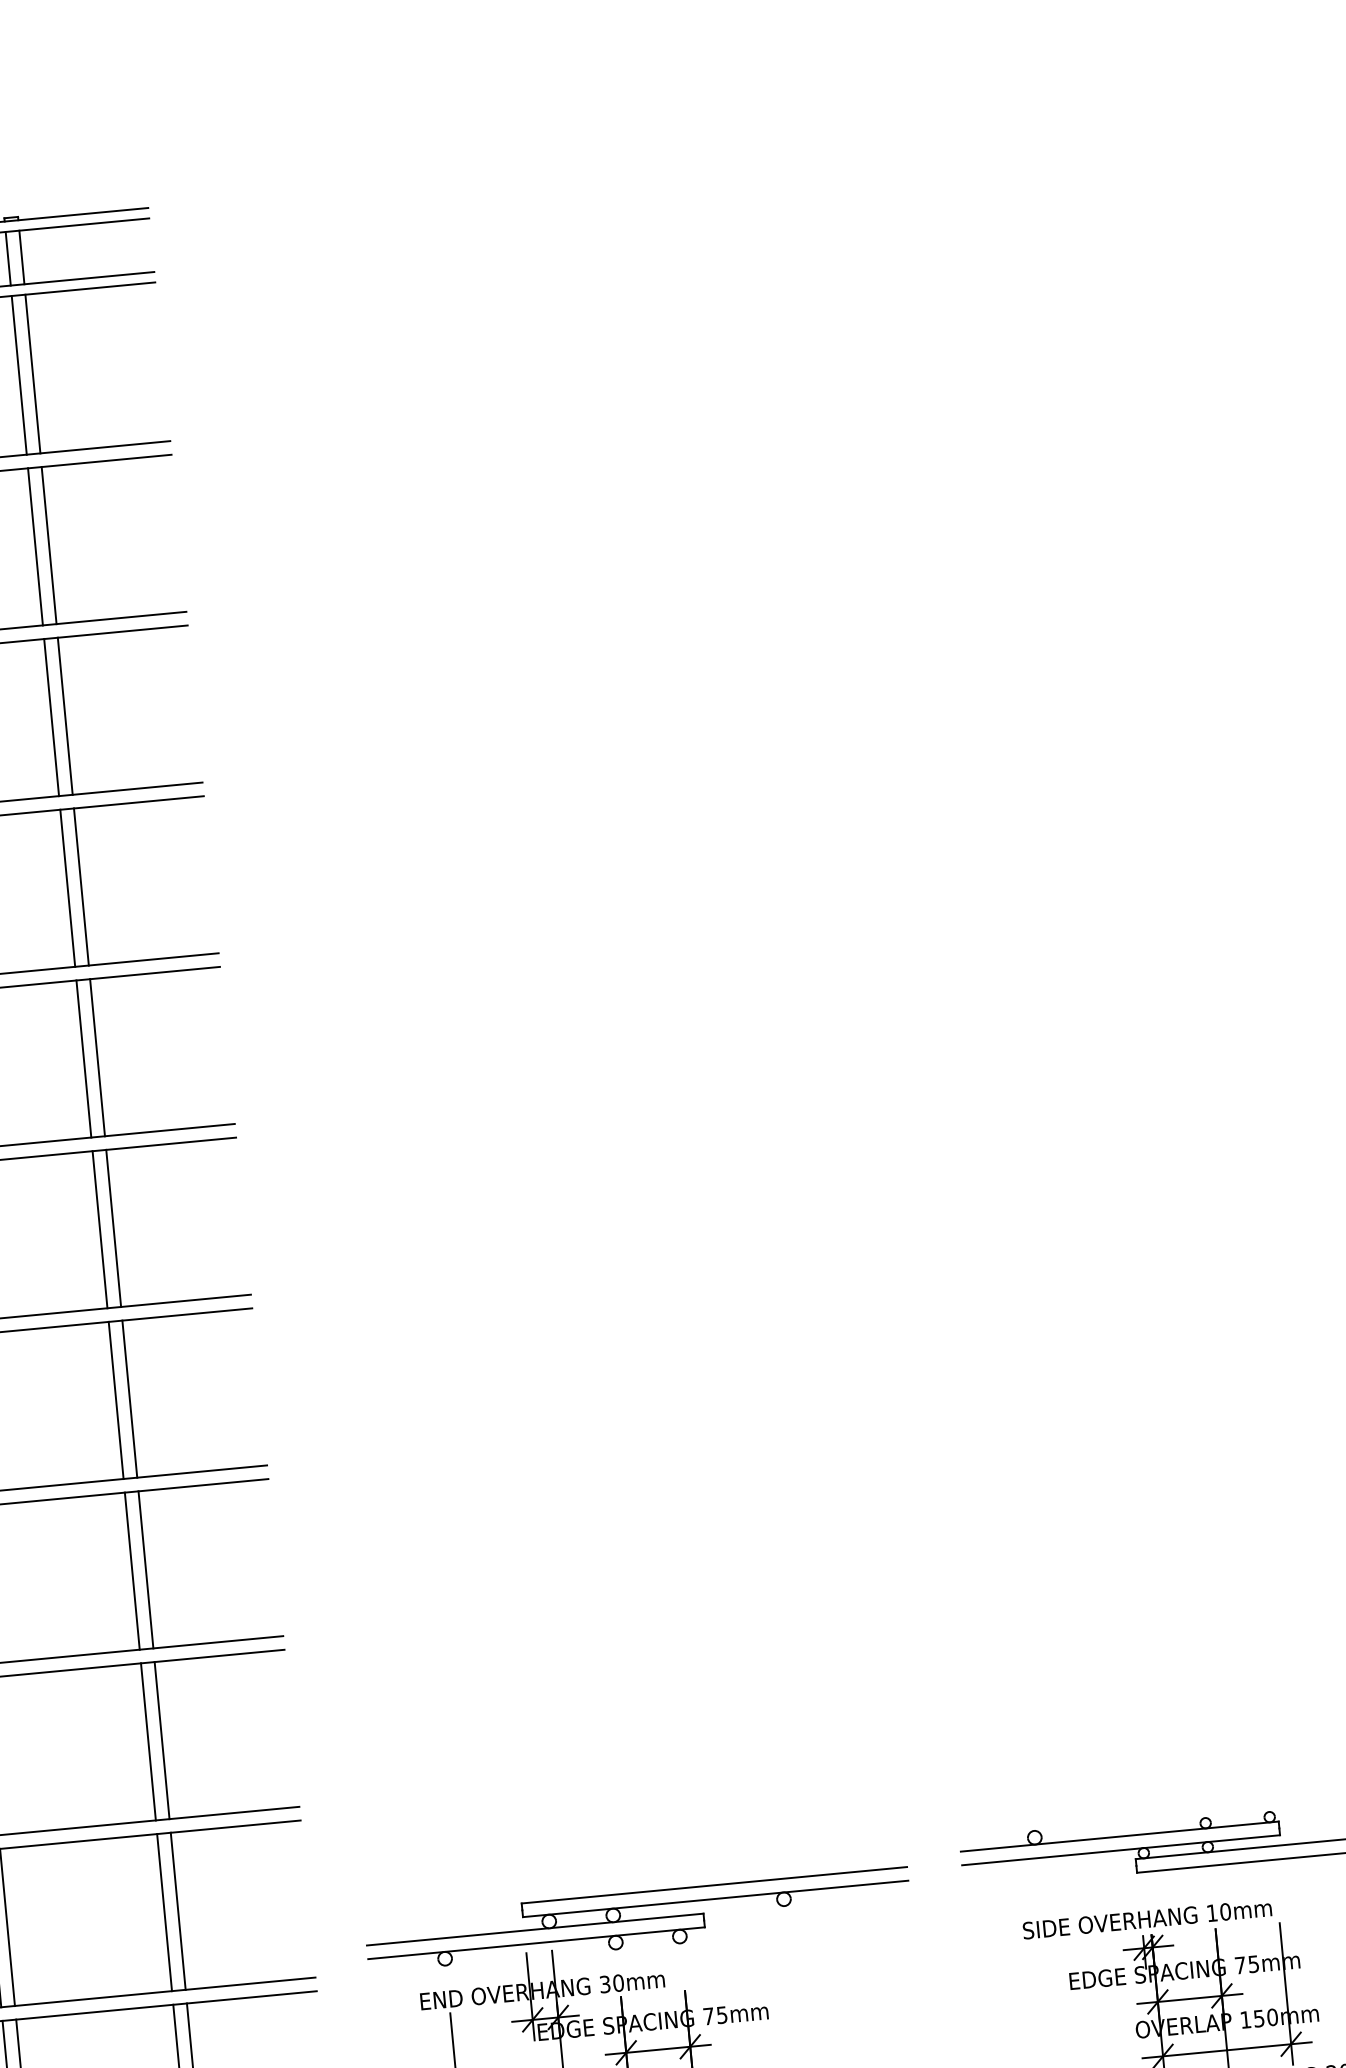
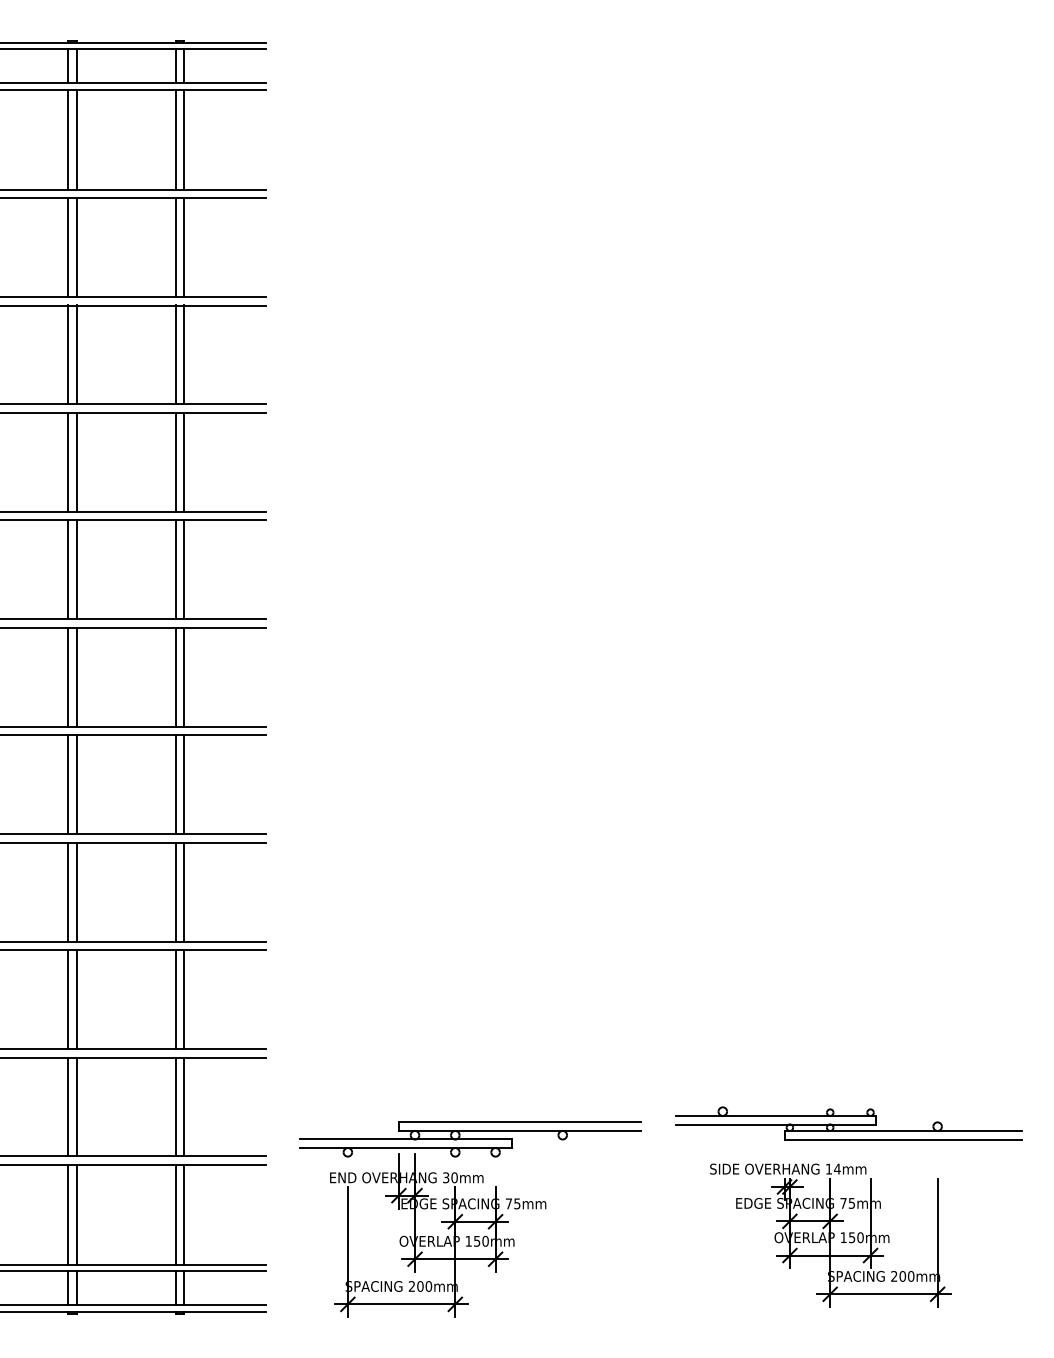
text: (1225, 1910) -> (837, 1168), 10mm -> 14mm

